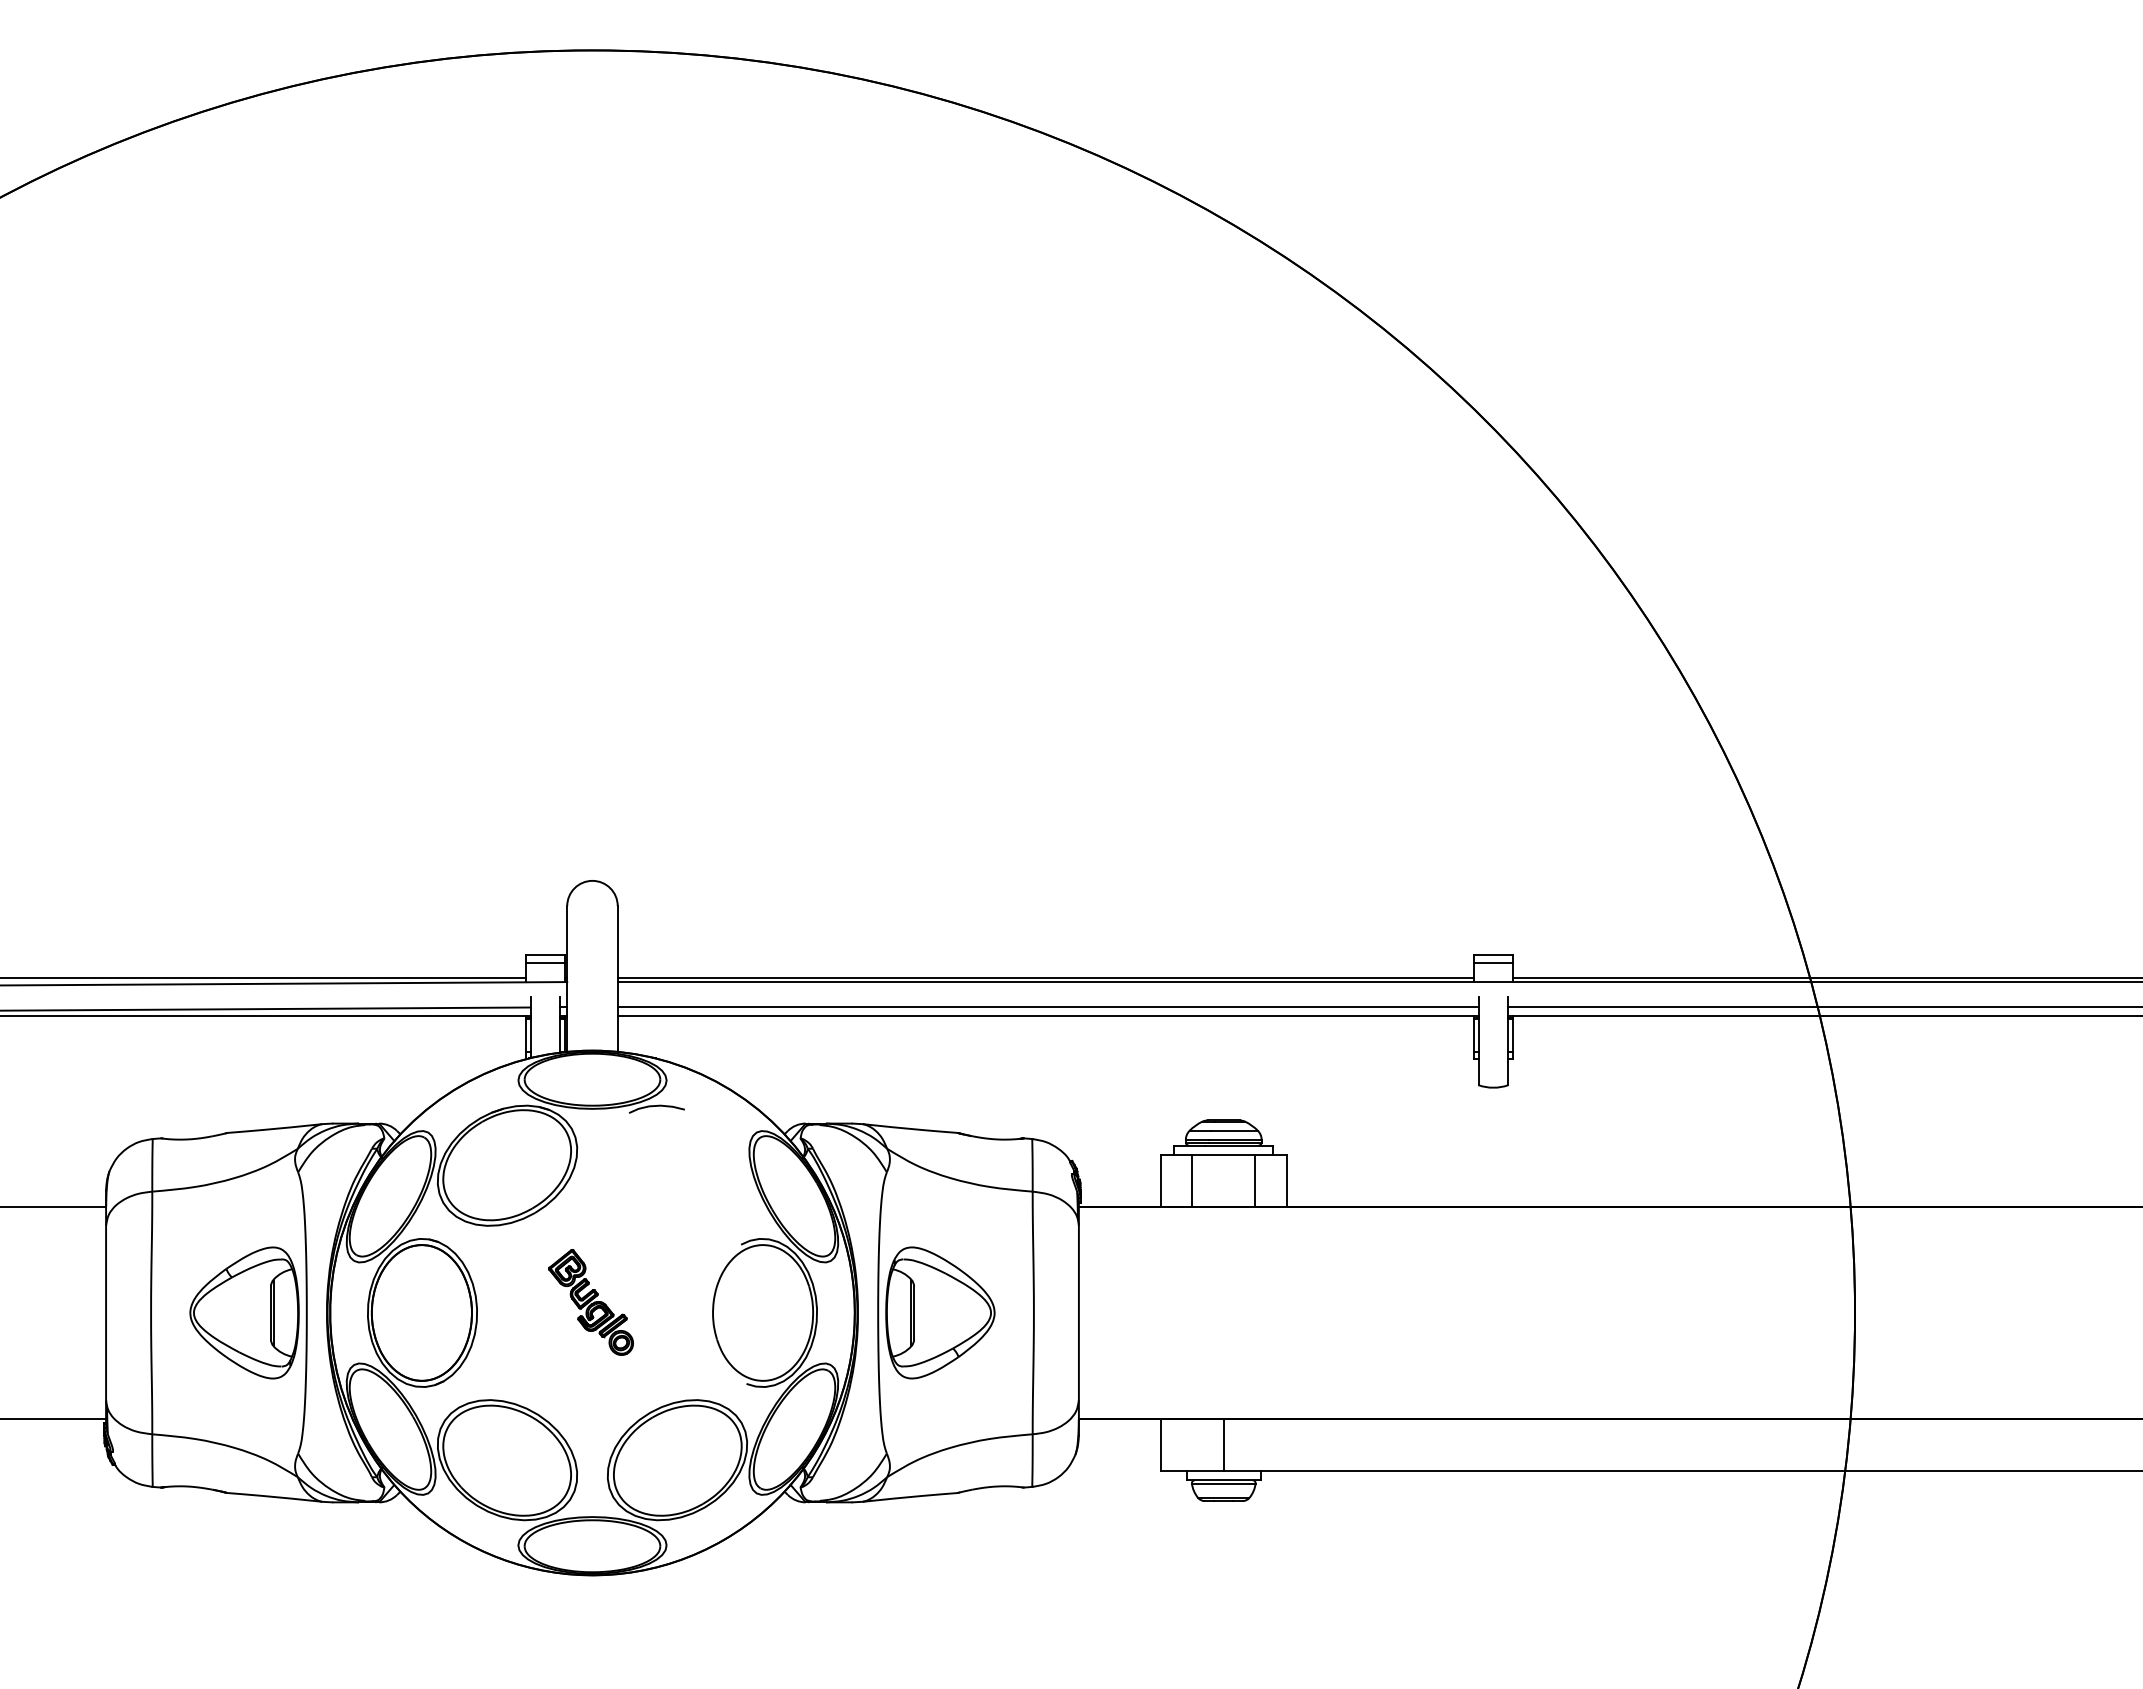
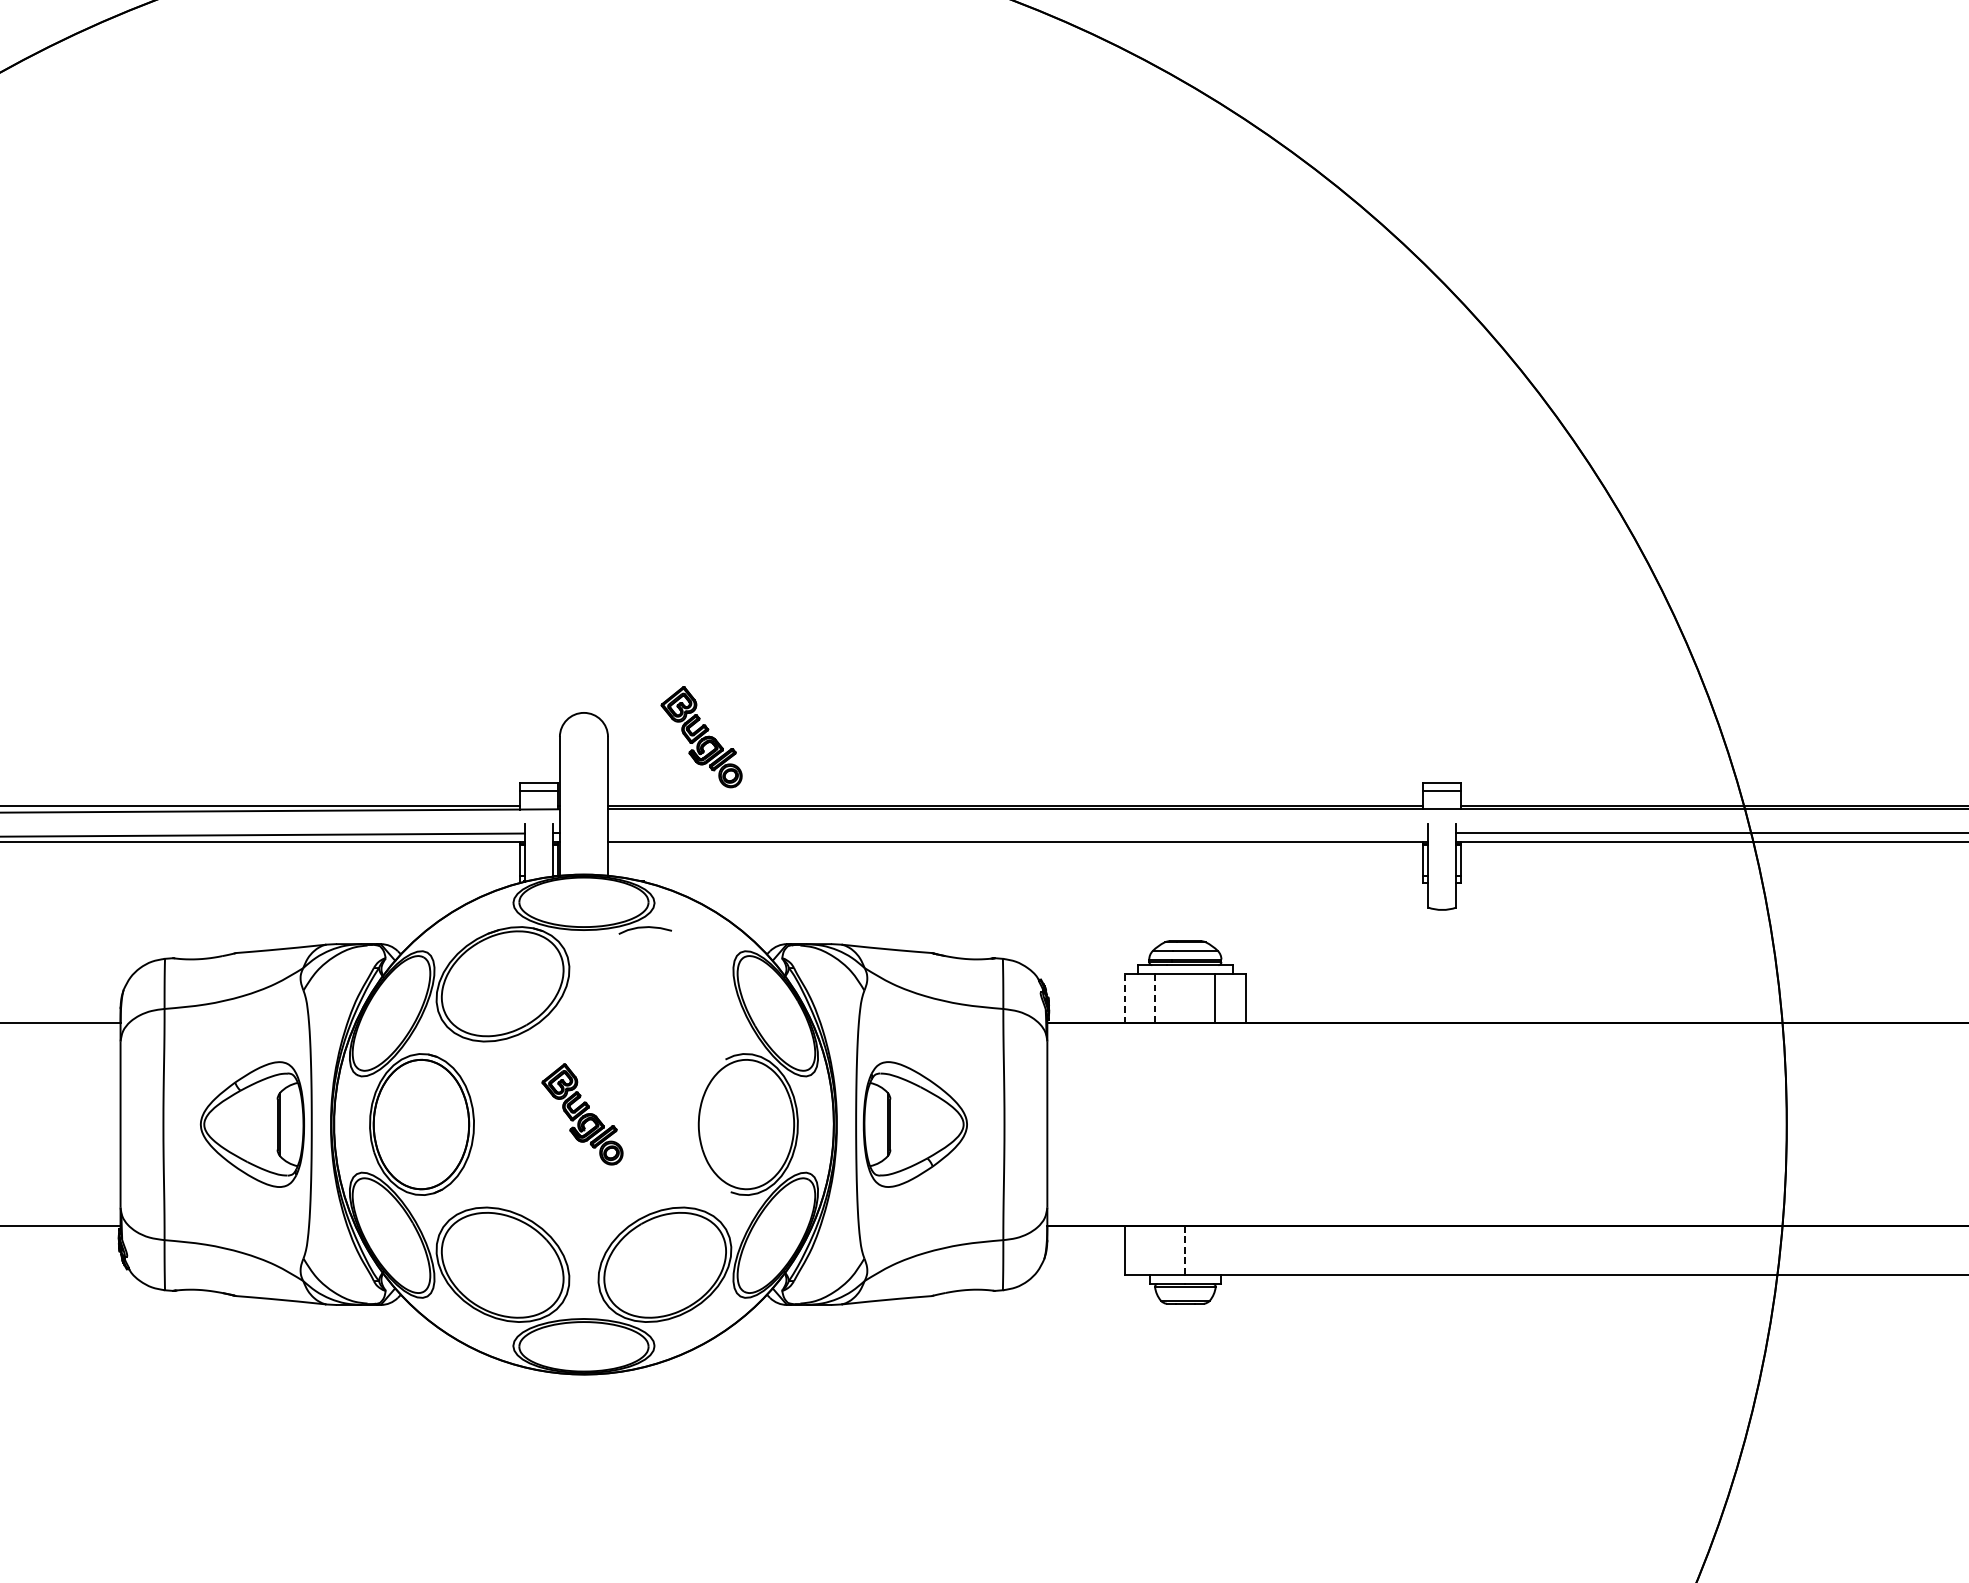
part: (715, 906) -> (701, 737), added
line: (1047, 1007) -> (1017, 833), removed
line: (1160, 1180) -> (1125, 998), solid -> dashed
line: (1192, 1180) -> (1155, 998), solid -> dashed
line: (1223, 1445) -> (1185, 1250), solid -> dashed

